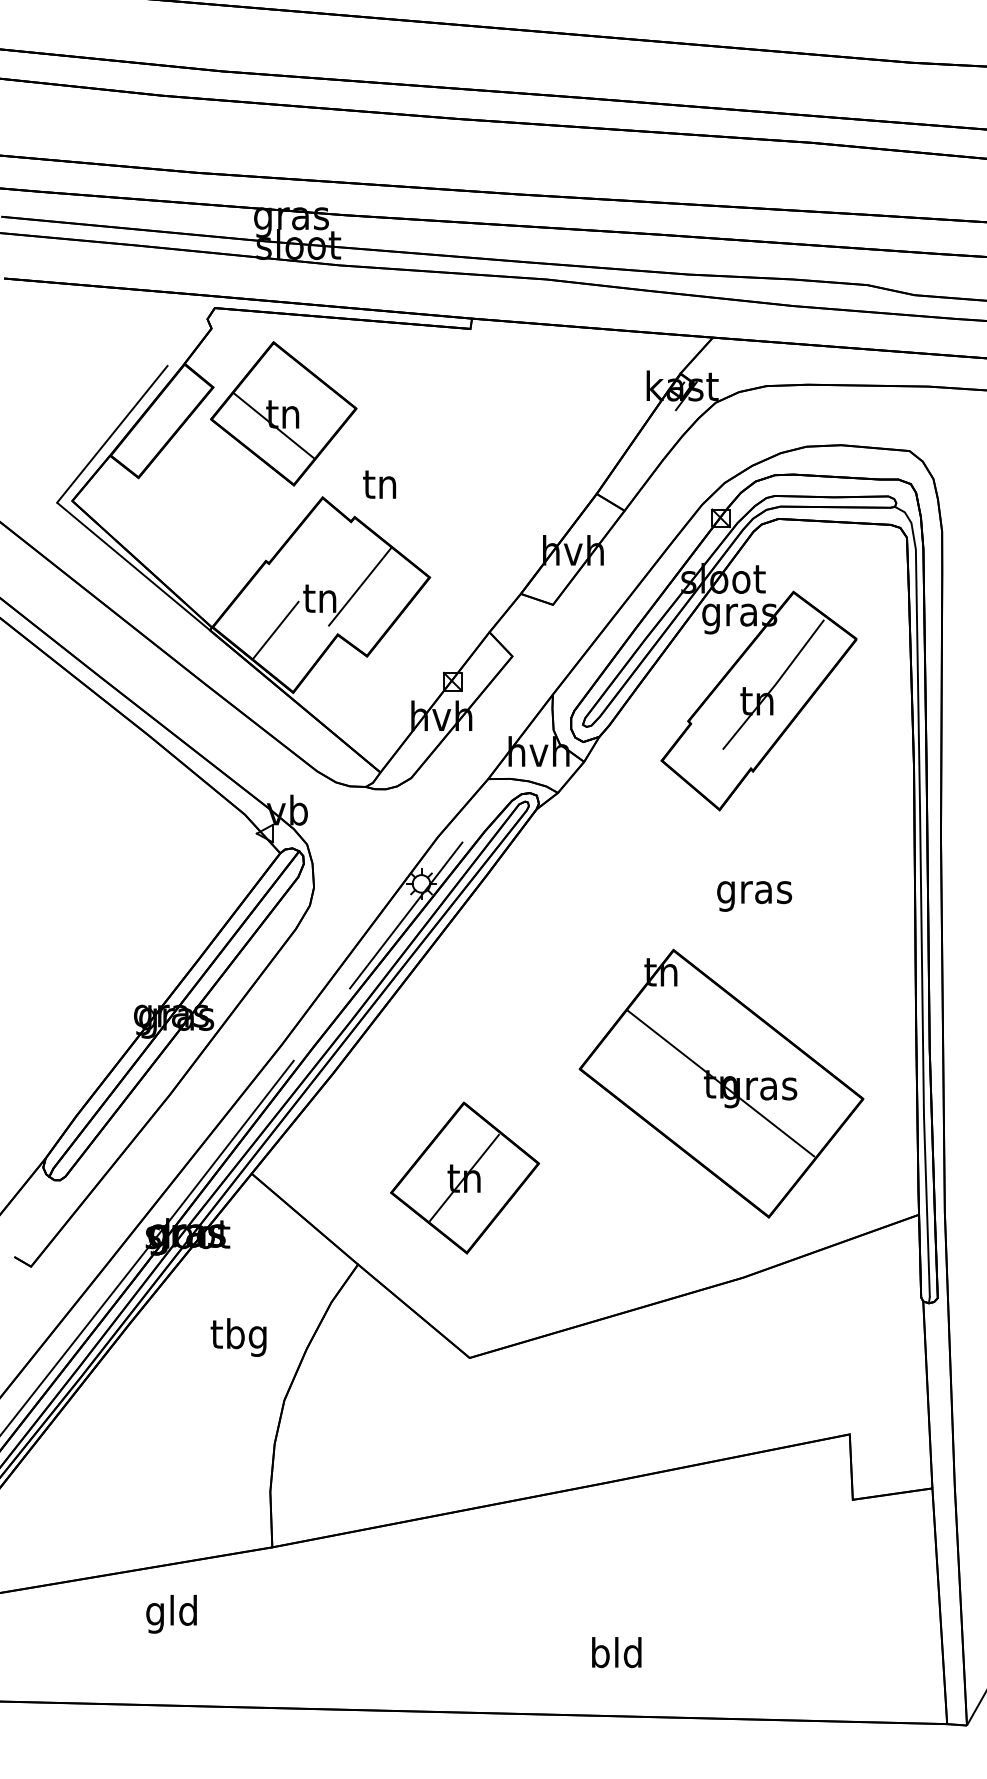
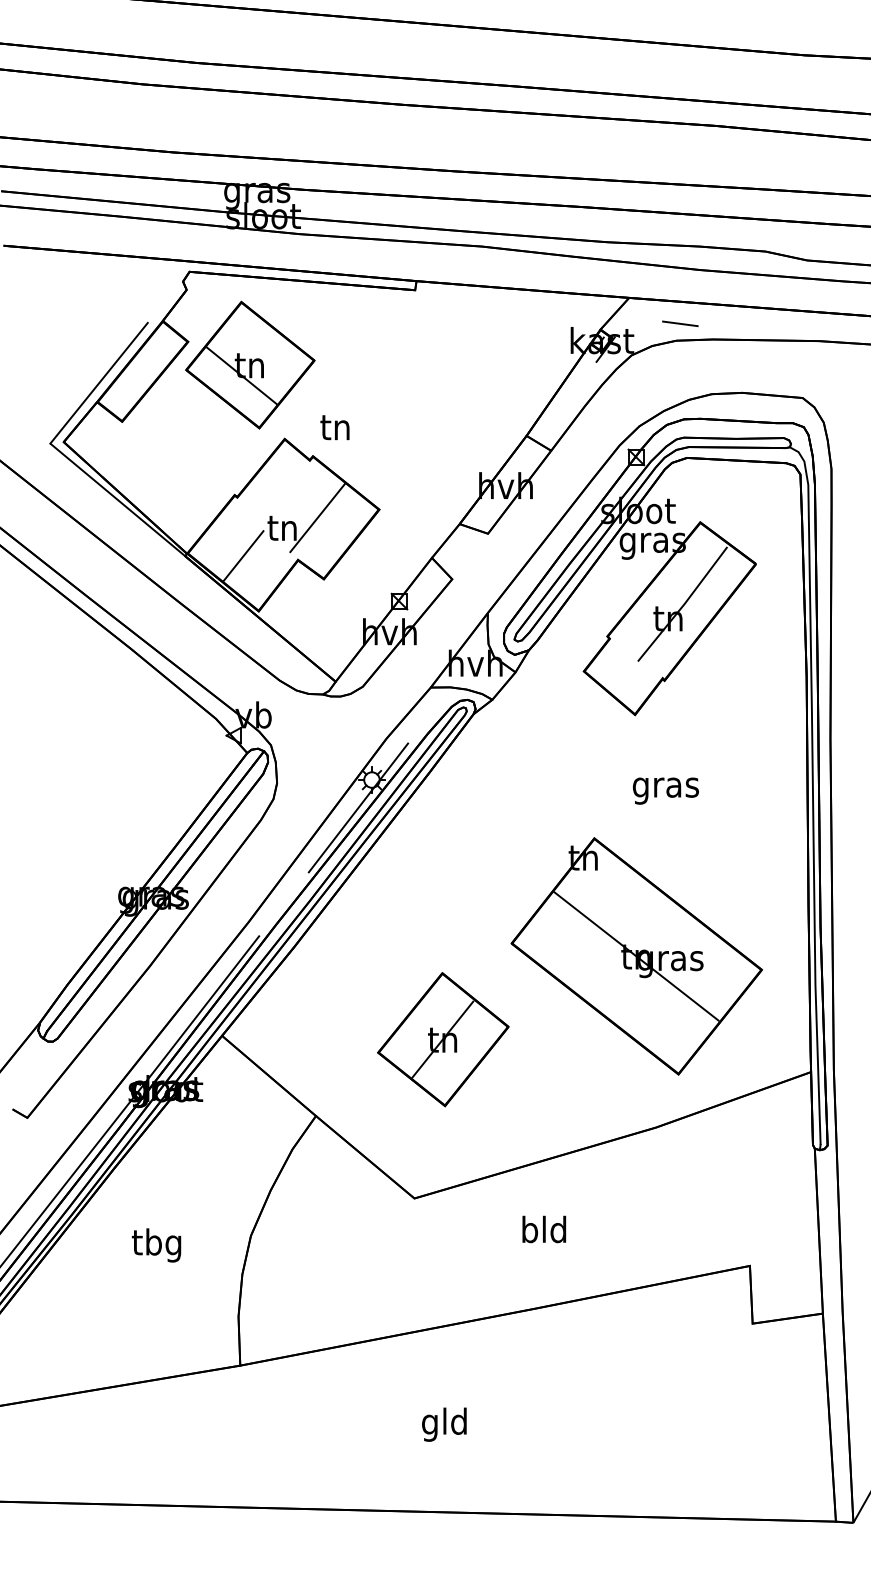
line: (771, 366) -> (680, 323), added
part: (465, 1177) -> (443, 1039), moved
text: (238, 1337) -> (156, 1245), moved
text: (171, 1614) -> (444, 1424), moved
text: (616, 1652) -> (544, 1229), moved

